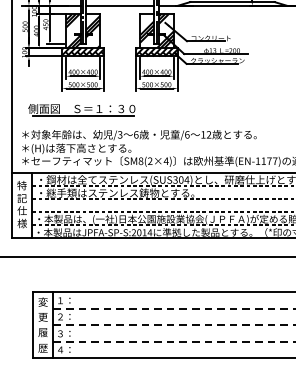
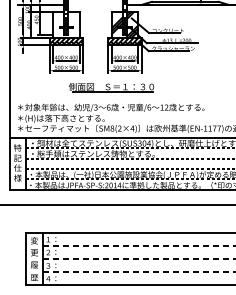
line: (119, 5) -> (95, 4), removed
hatch: (83, 30) -> (66, 24), removed
part: (81, 110) -> (111, 88), moved

